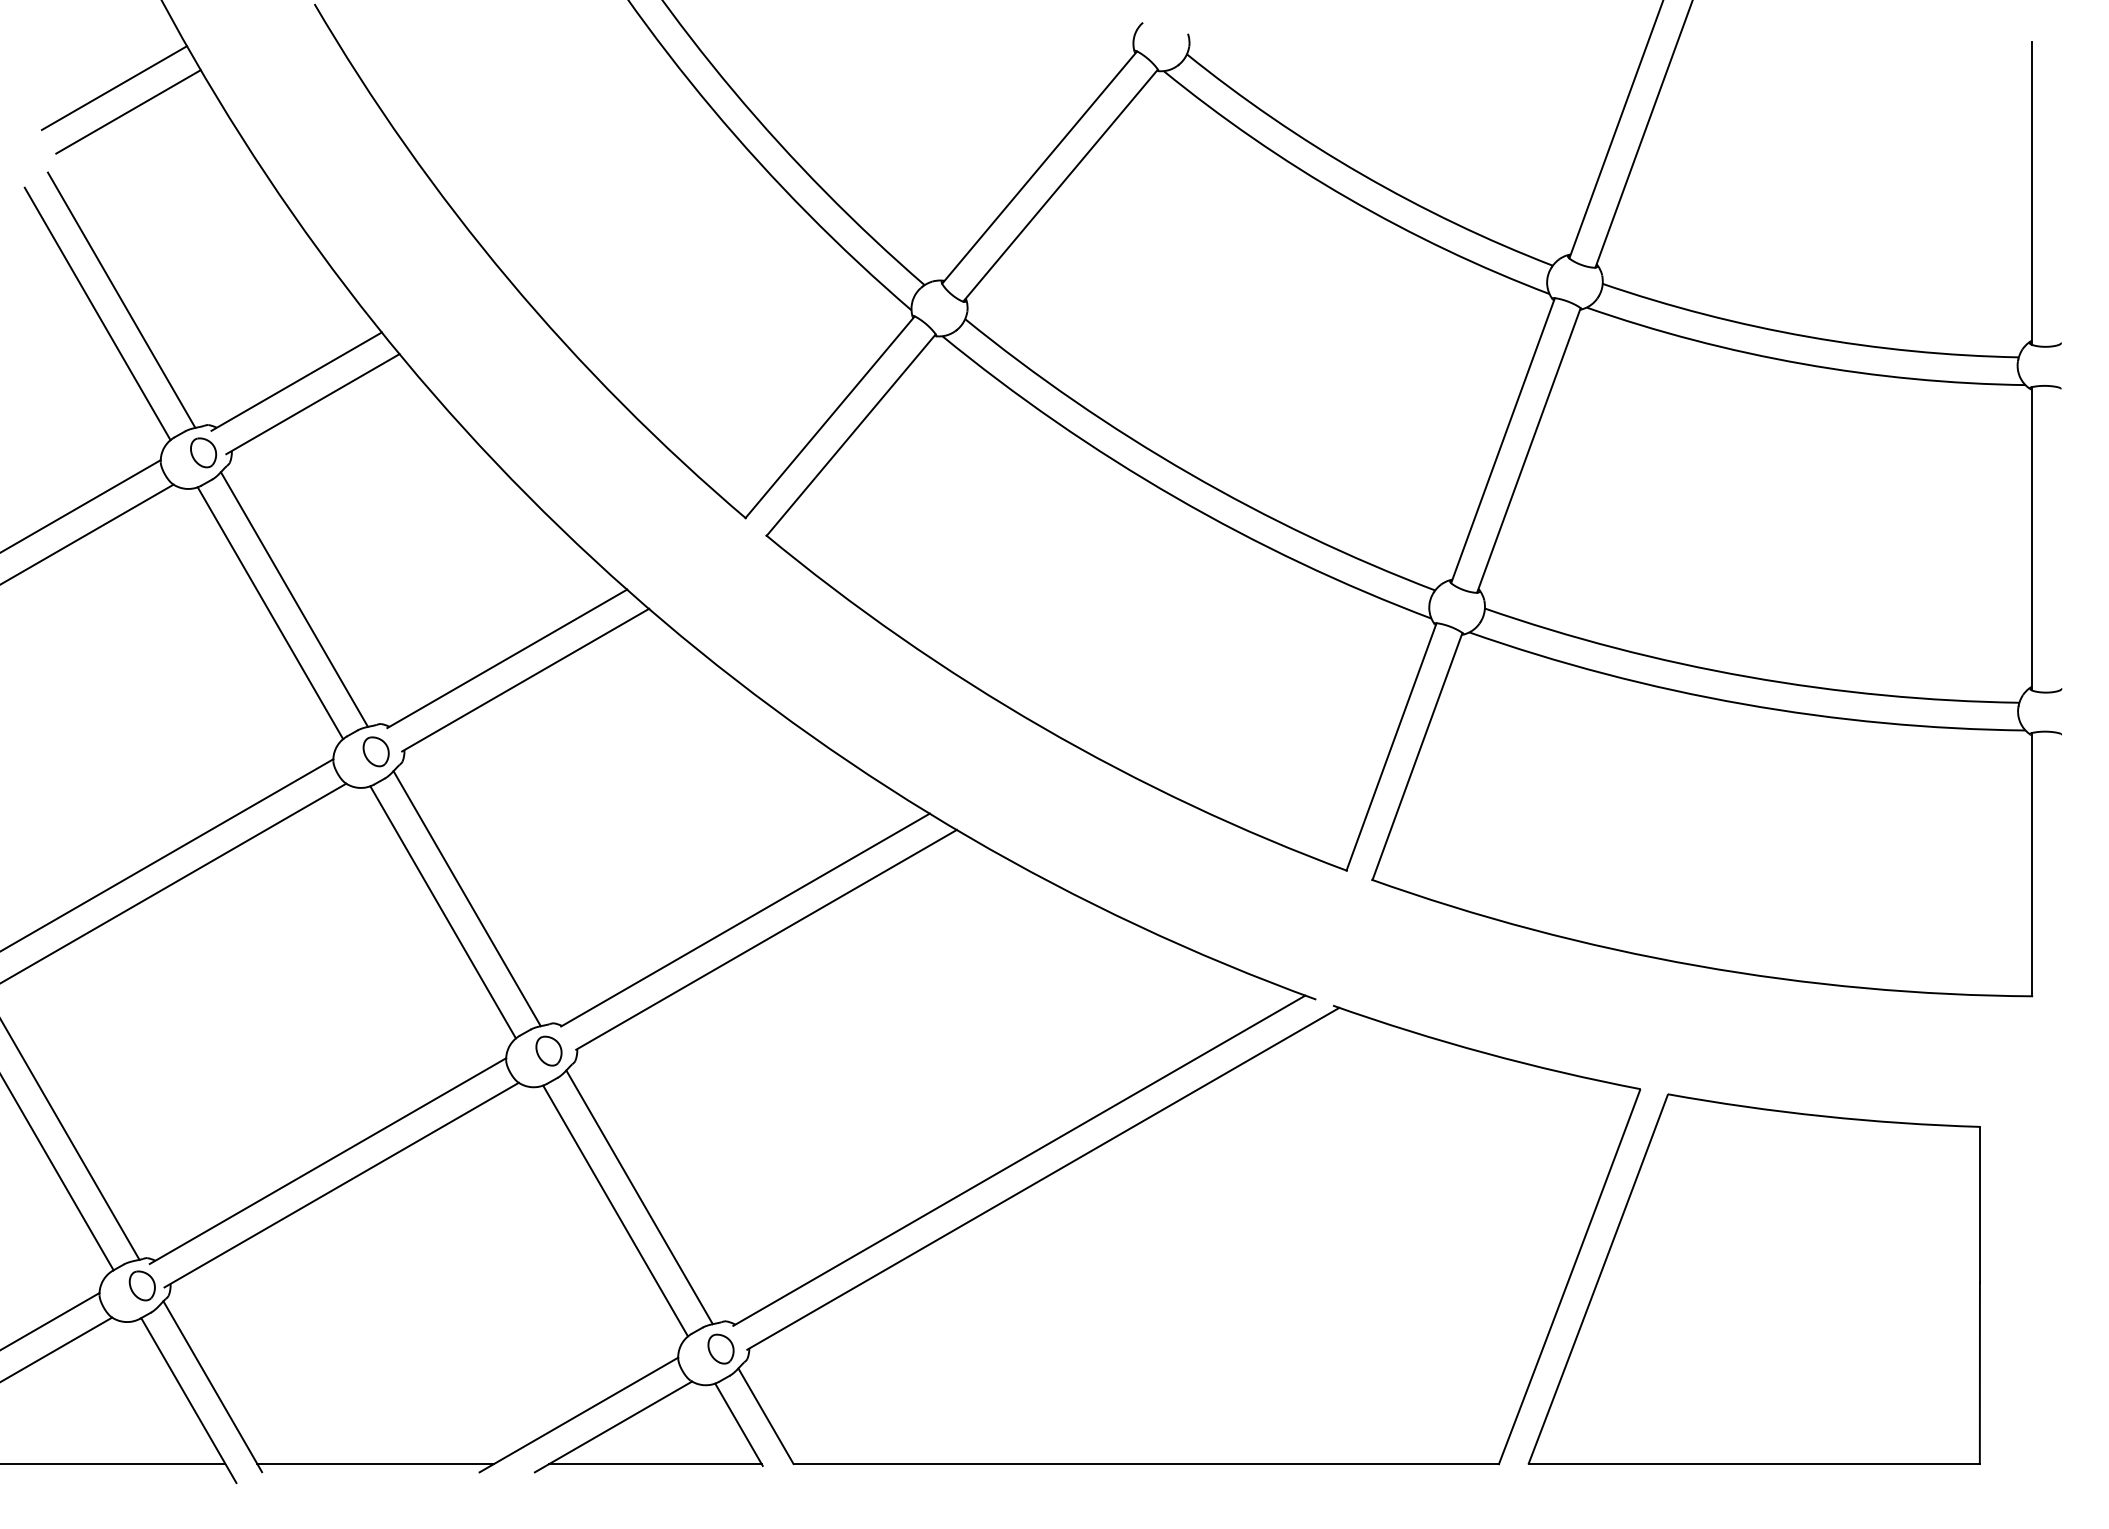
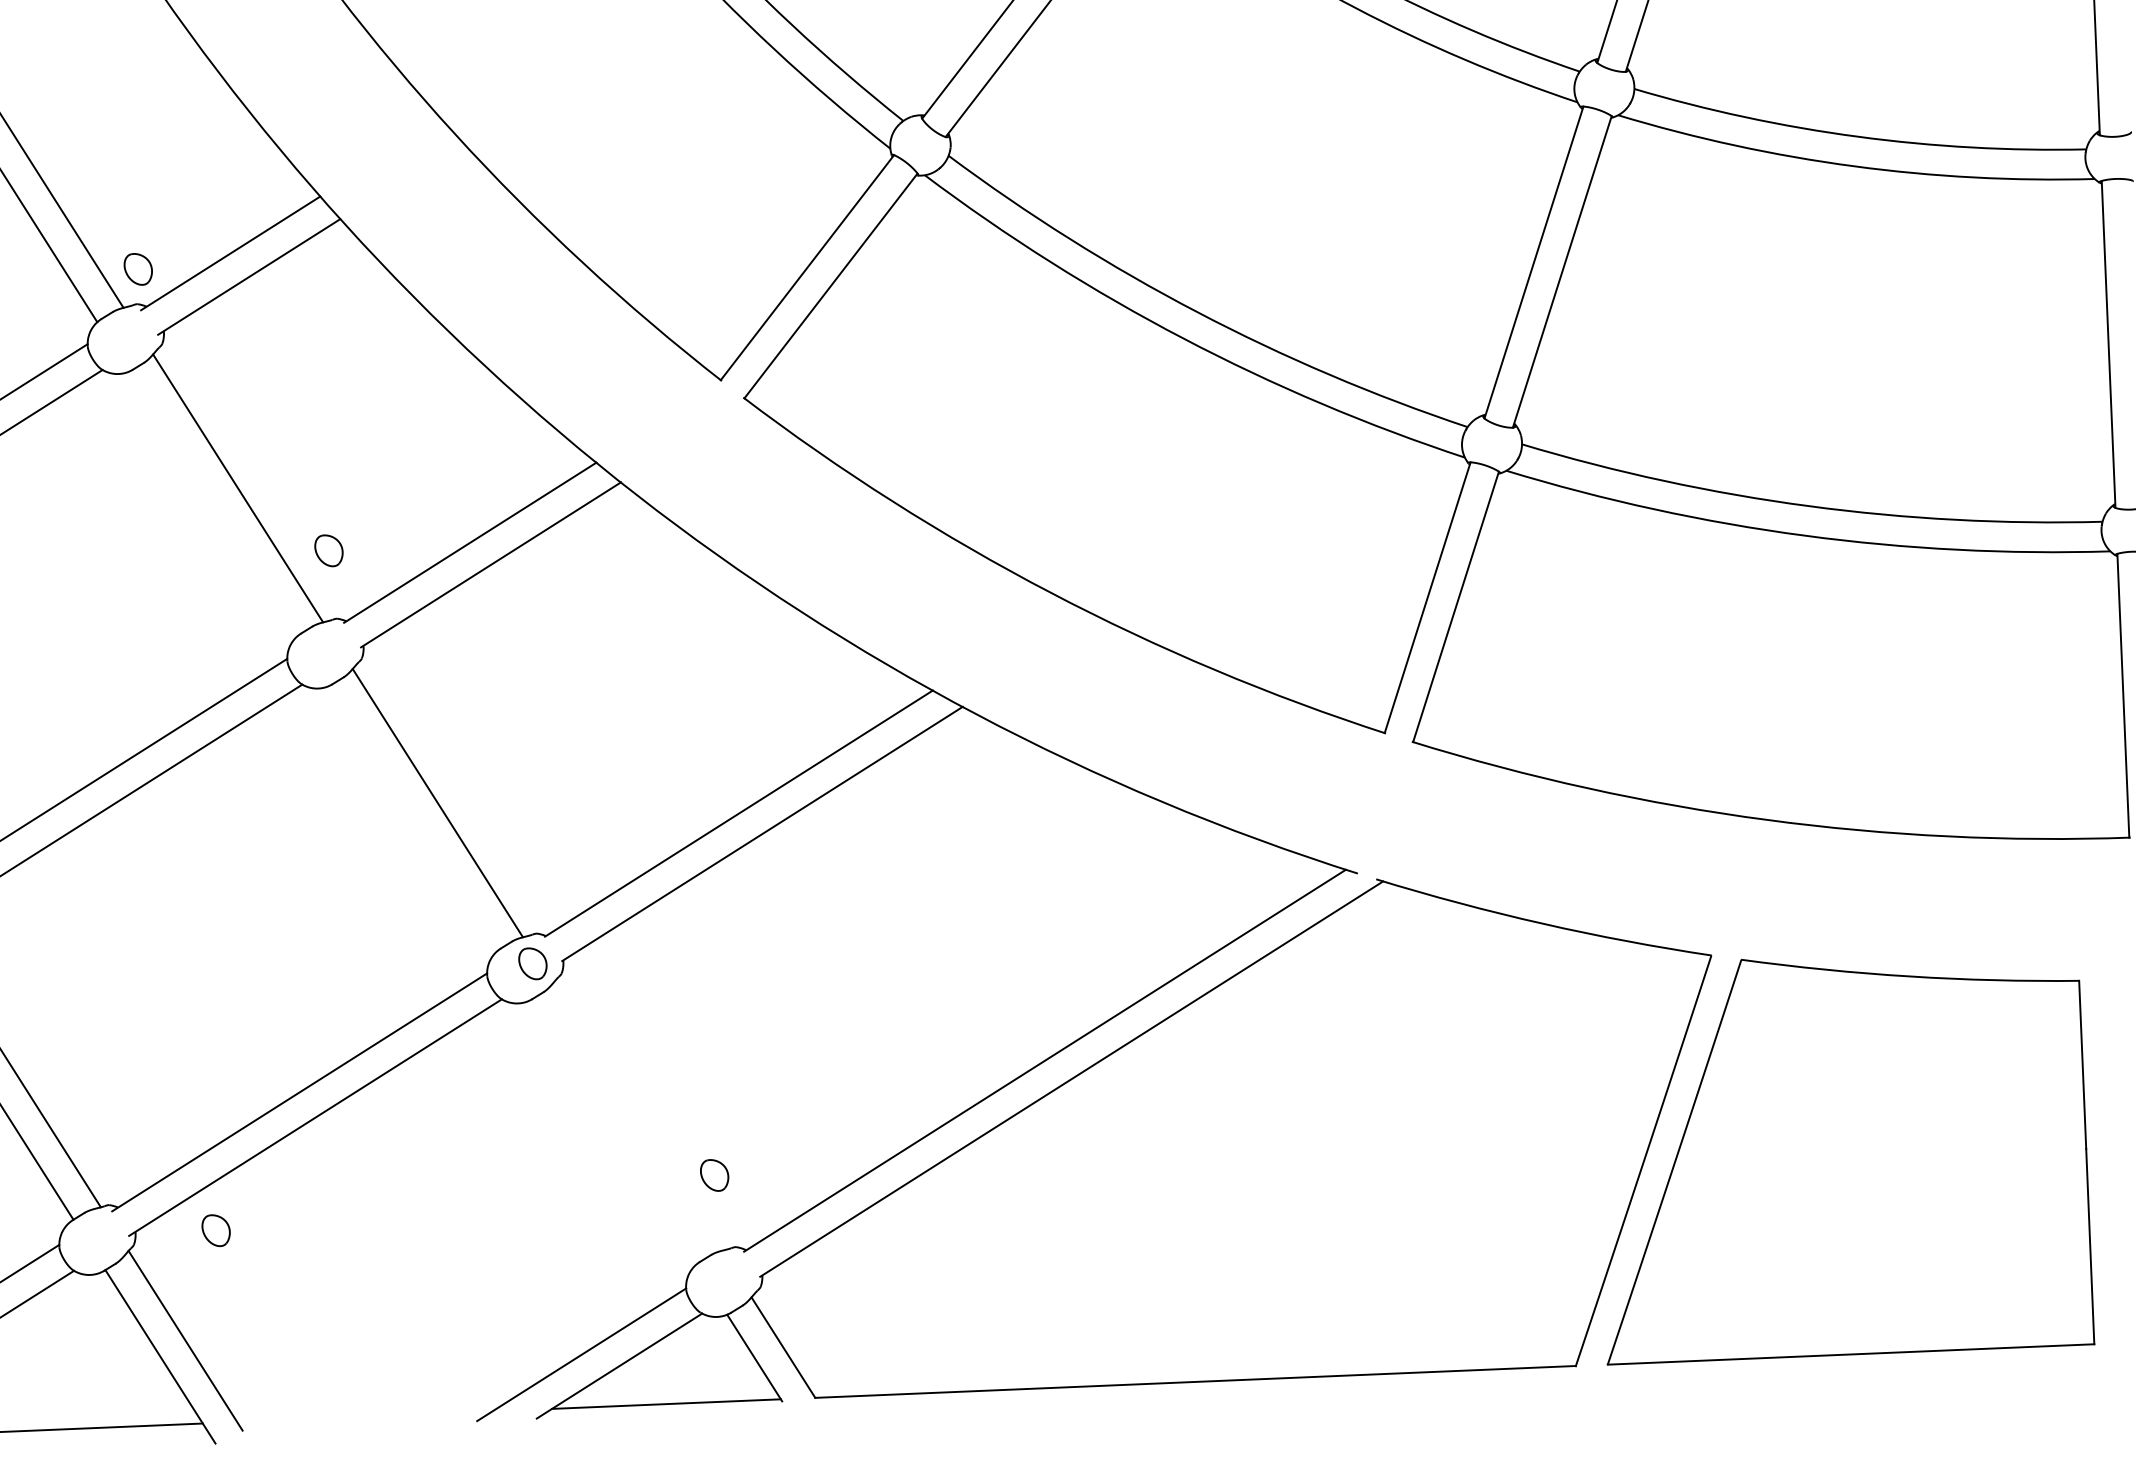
part: (203, 452) -> (138, 268), moved
line: (270, 613) -> (212, 504), removed
part: (375, 751) -> (328, 550), moved
line: (442, 912) -> (411, 819), removed
line: (639, 1197) -> (637, 1117), removed
line: (615, 1210) -> (611, 1132), removed
part: (141, 1285) -> (215, 1230), moved
part: (720, 1348) -> (714, 1174), moved
line: (375, 1463) -> (364, 1416), removed

